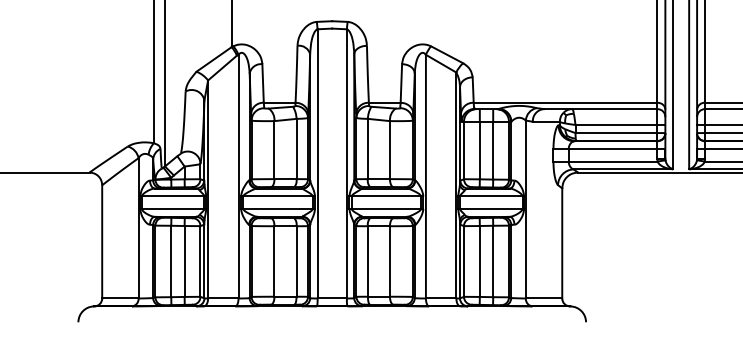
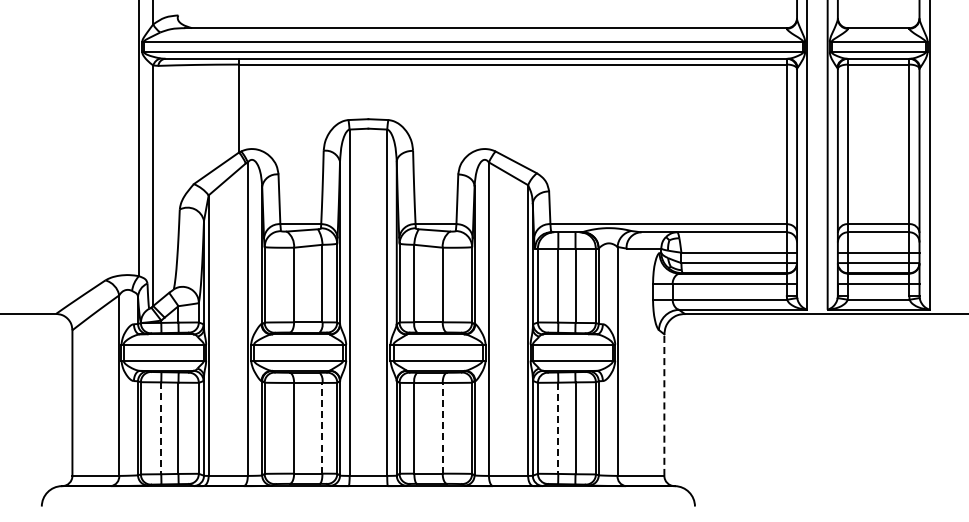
line: (562, 243) -> (664, 405), solid -> dashed
line: (296, 260) -> (322, 427), solid -> dashed
line: (389, 260) -> (442, 427), solid -> dashed
line: (171, 261) -> (161, 428), solid -> dashed
line: (479, 261) -> (558, 428), solid -> dashed

